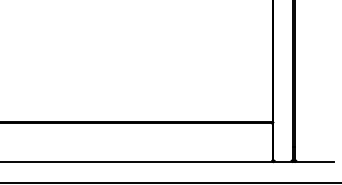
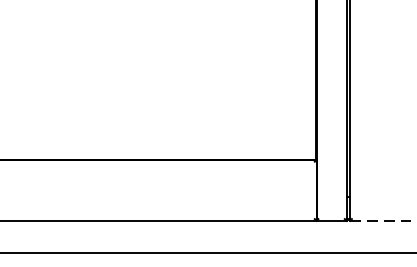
line: (314, 161) -> (380, 220), solid -> dashed

